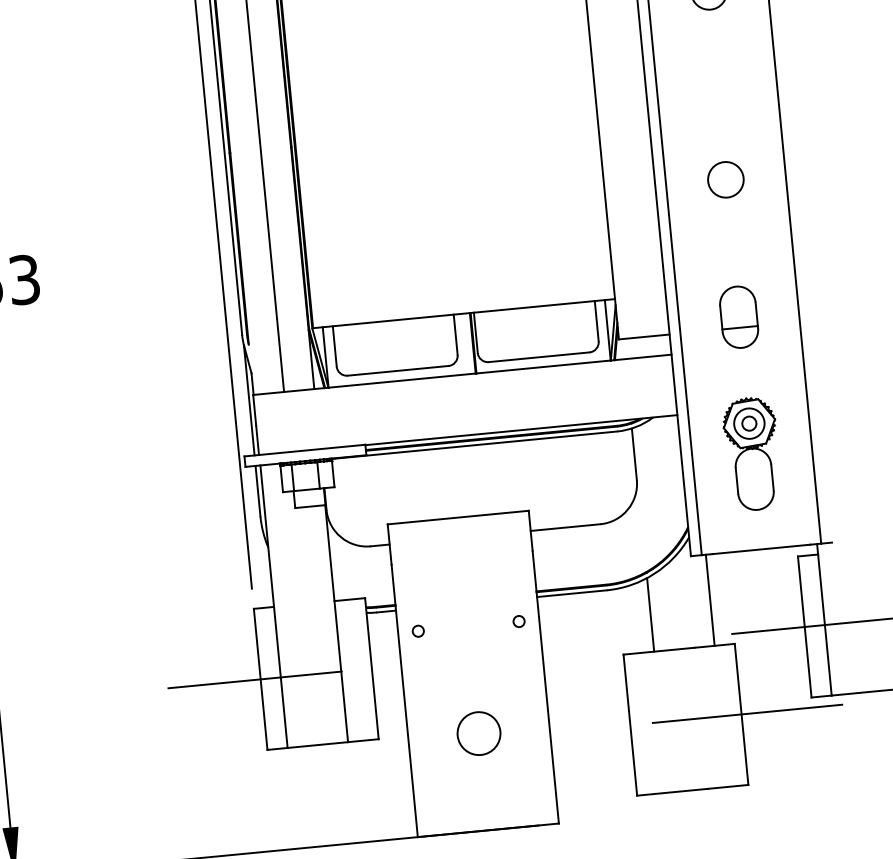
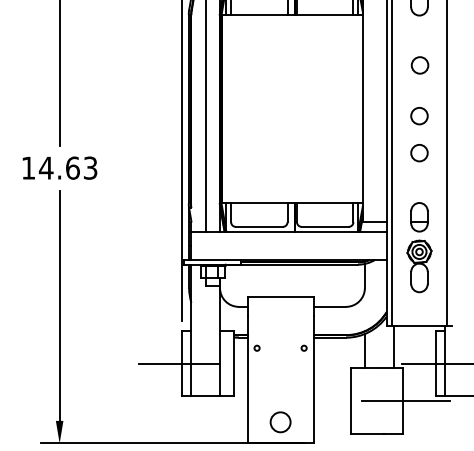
circle: (718, 101) -> (419, 116), added
part: (752, 454) -> (419, 266), moved
circle: (478, 733) -> (280, 422), moved

